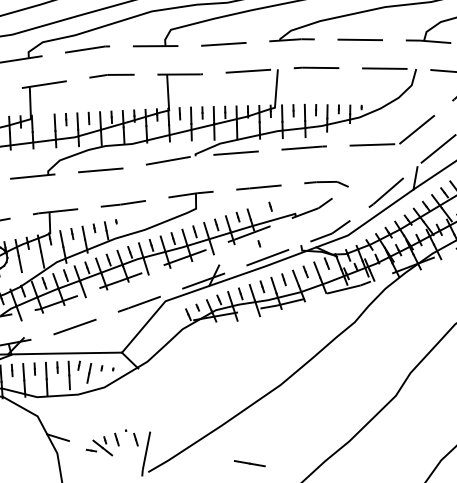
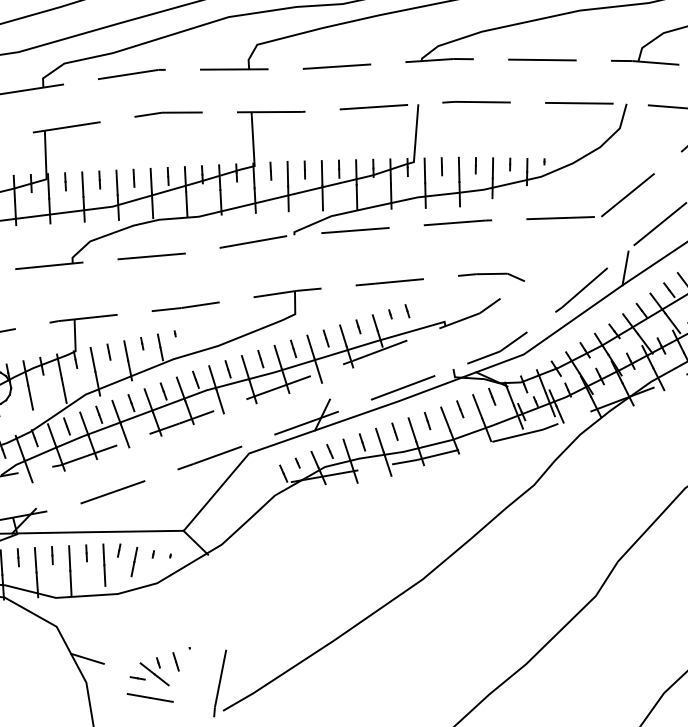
line: (43, 120) -> (65, 181), added
part: (259, 243) -> (390, 313), moved
line: (135, 439) -> (203, 661), removed
line: (249, 463) -> (149, 697), moved

